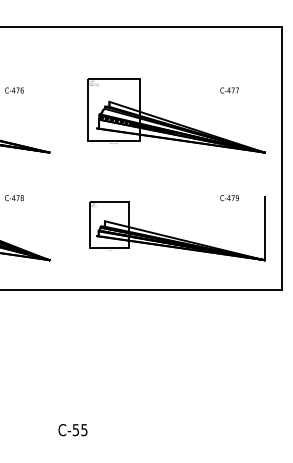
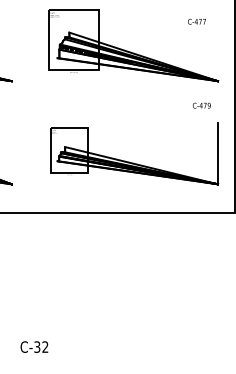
text: (229, 90) -> (196, 21), moved
text: (229, 198) -> (201, 106), moved
text: (80, 430) -> (41, 347), C-55 -> C-32

